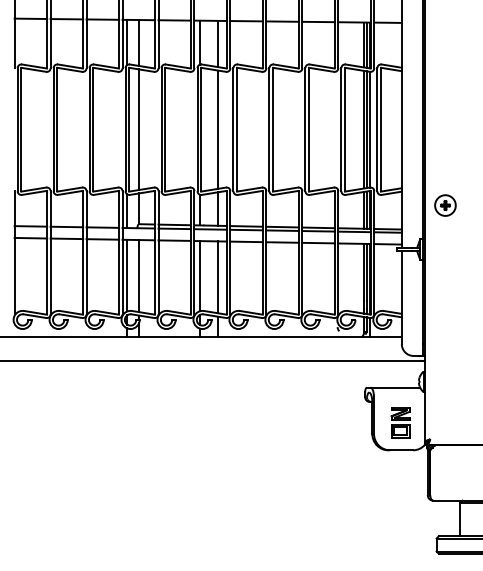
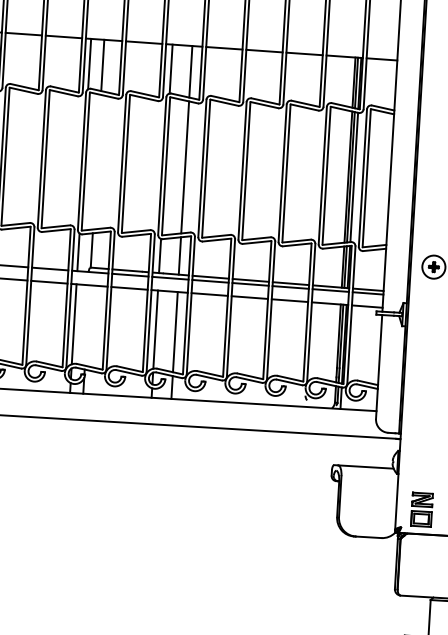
line: (139, 129) -> (97, 162), removed
line: (139, 276) -> (87, 326), removed
part: (400, 422) -> (421, 509), moved

